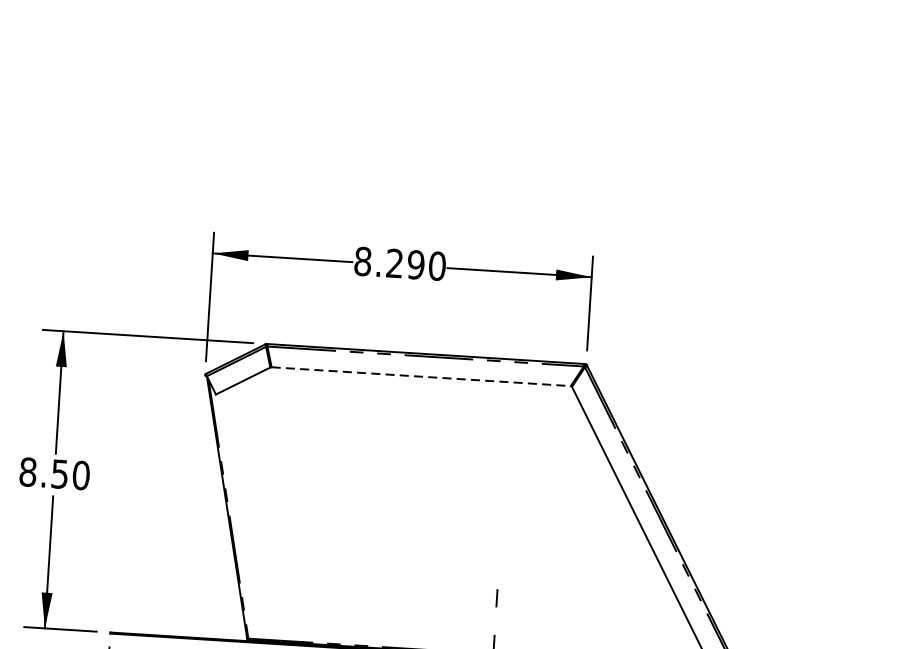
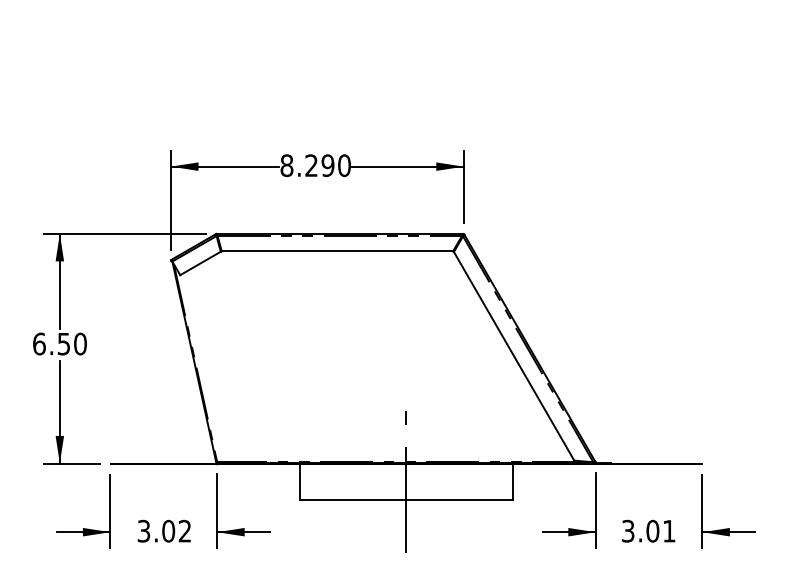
line: (421, 376) -> (337, 251), dashed -> solid
text: (28, 471) -> (39, 343), 8.50 -> 6.50

